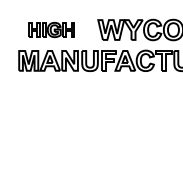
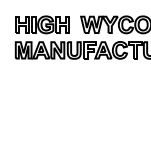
part: (51, 29) -> (42, 24), size x1.43

